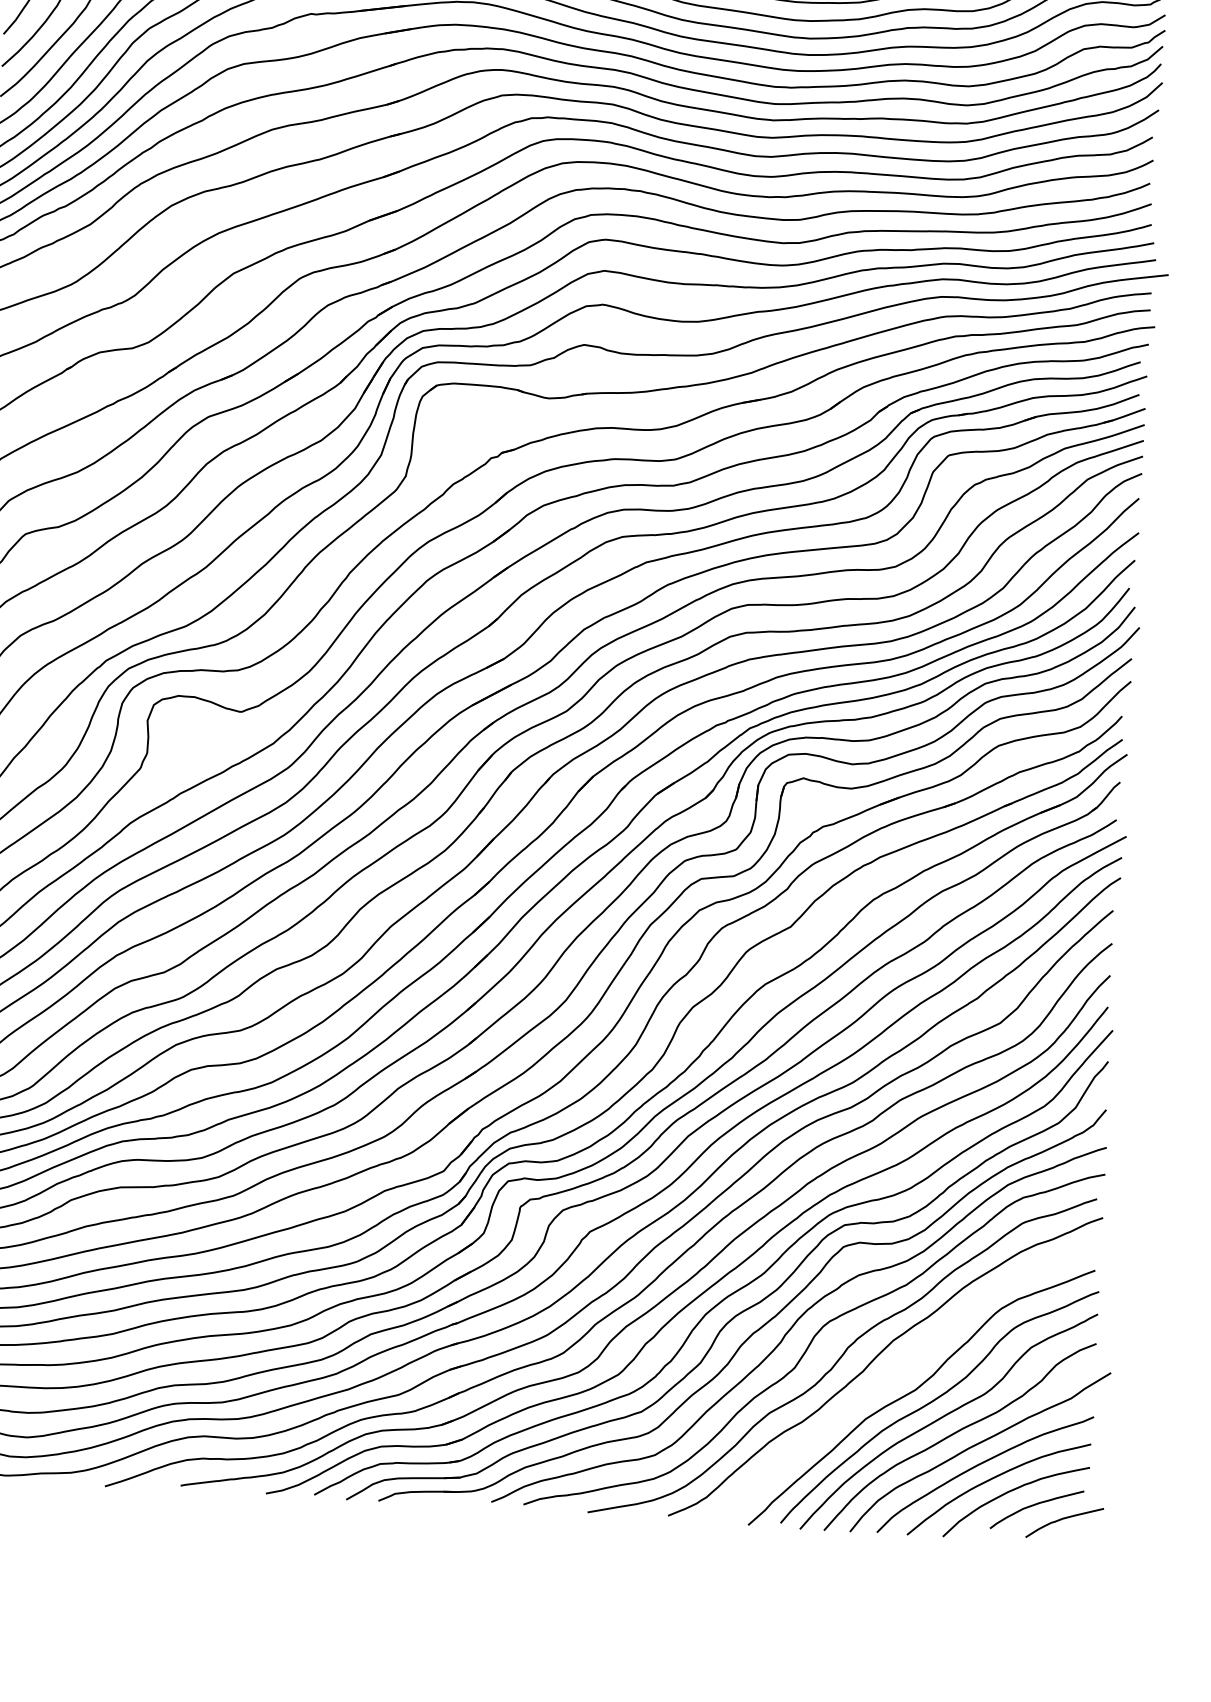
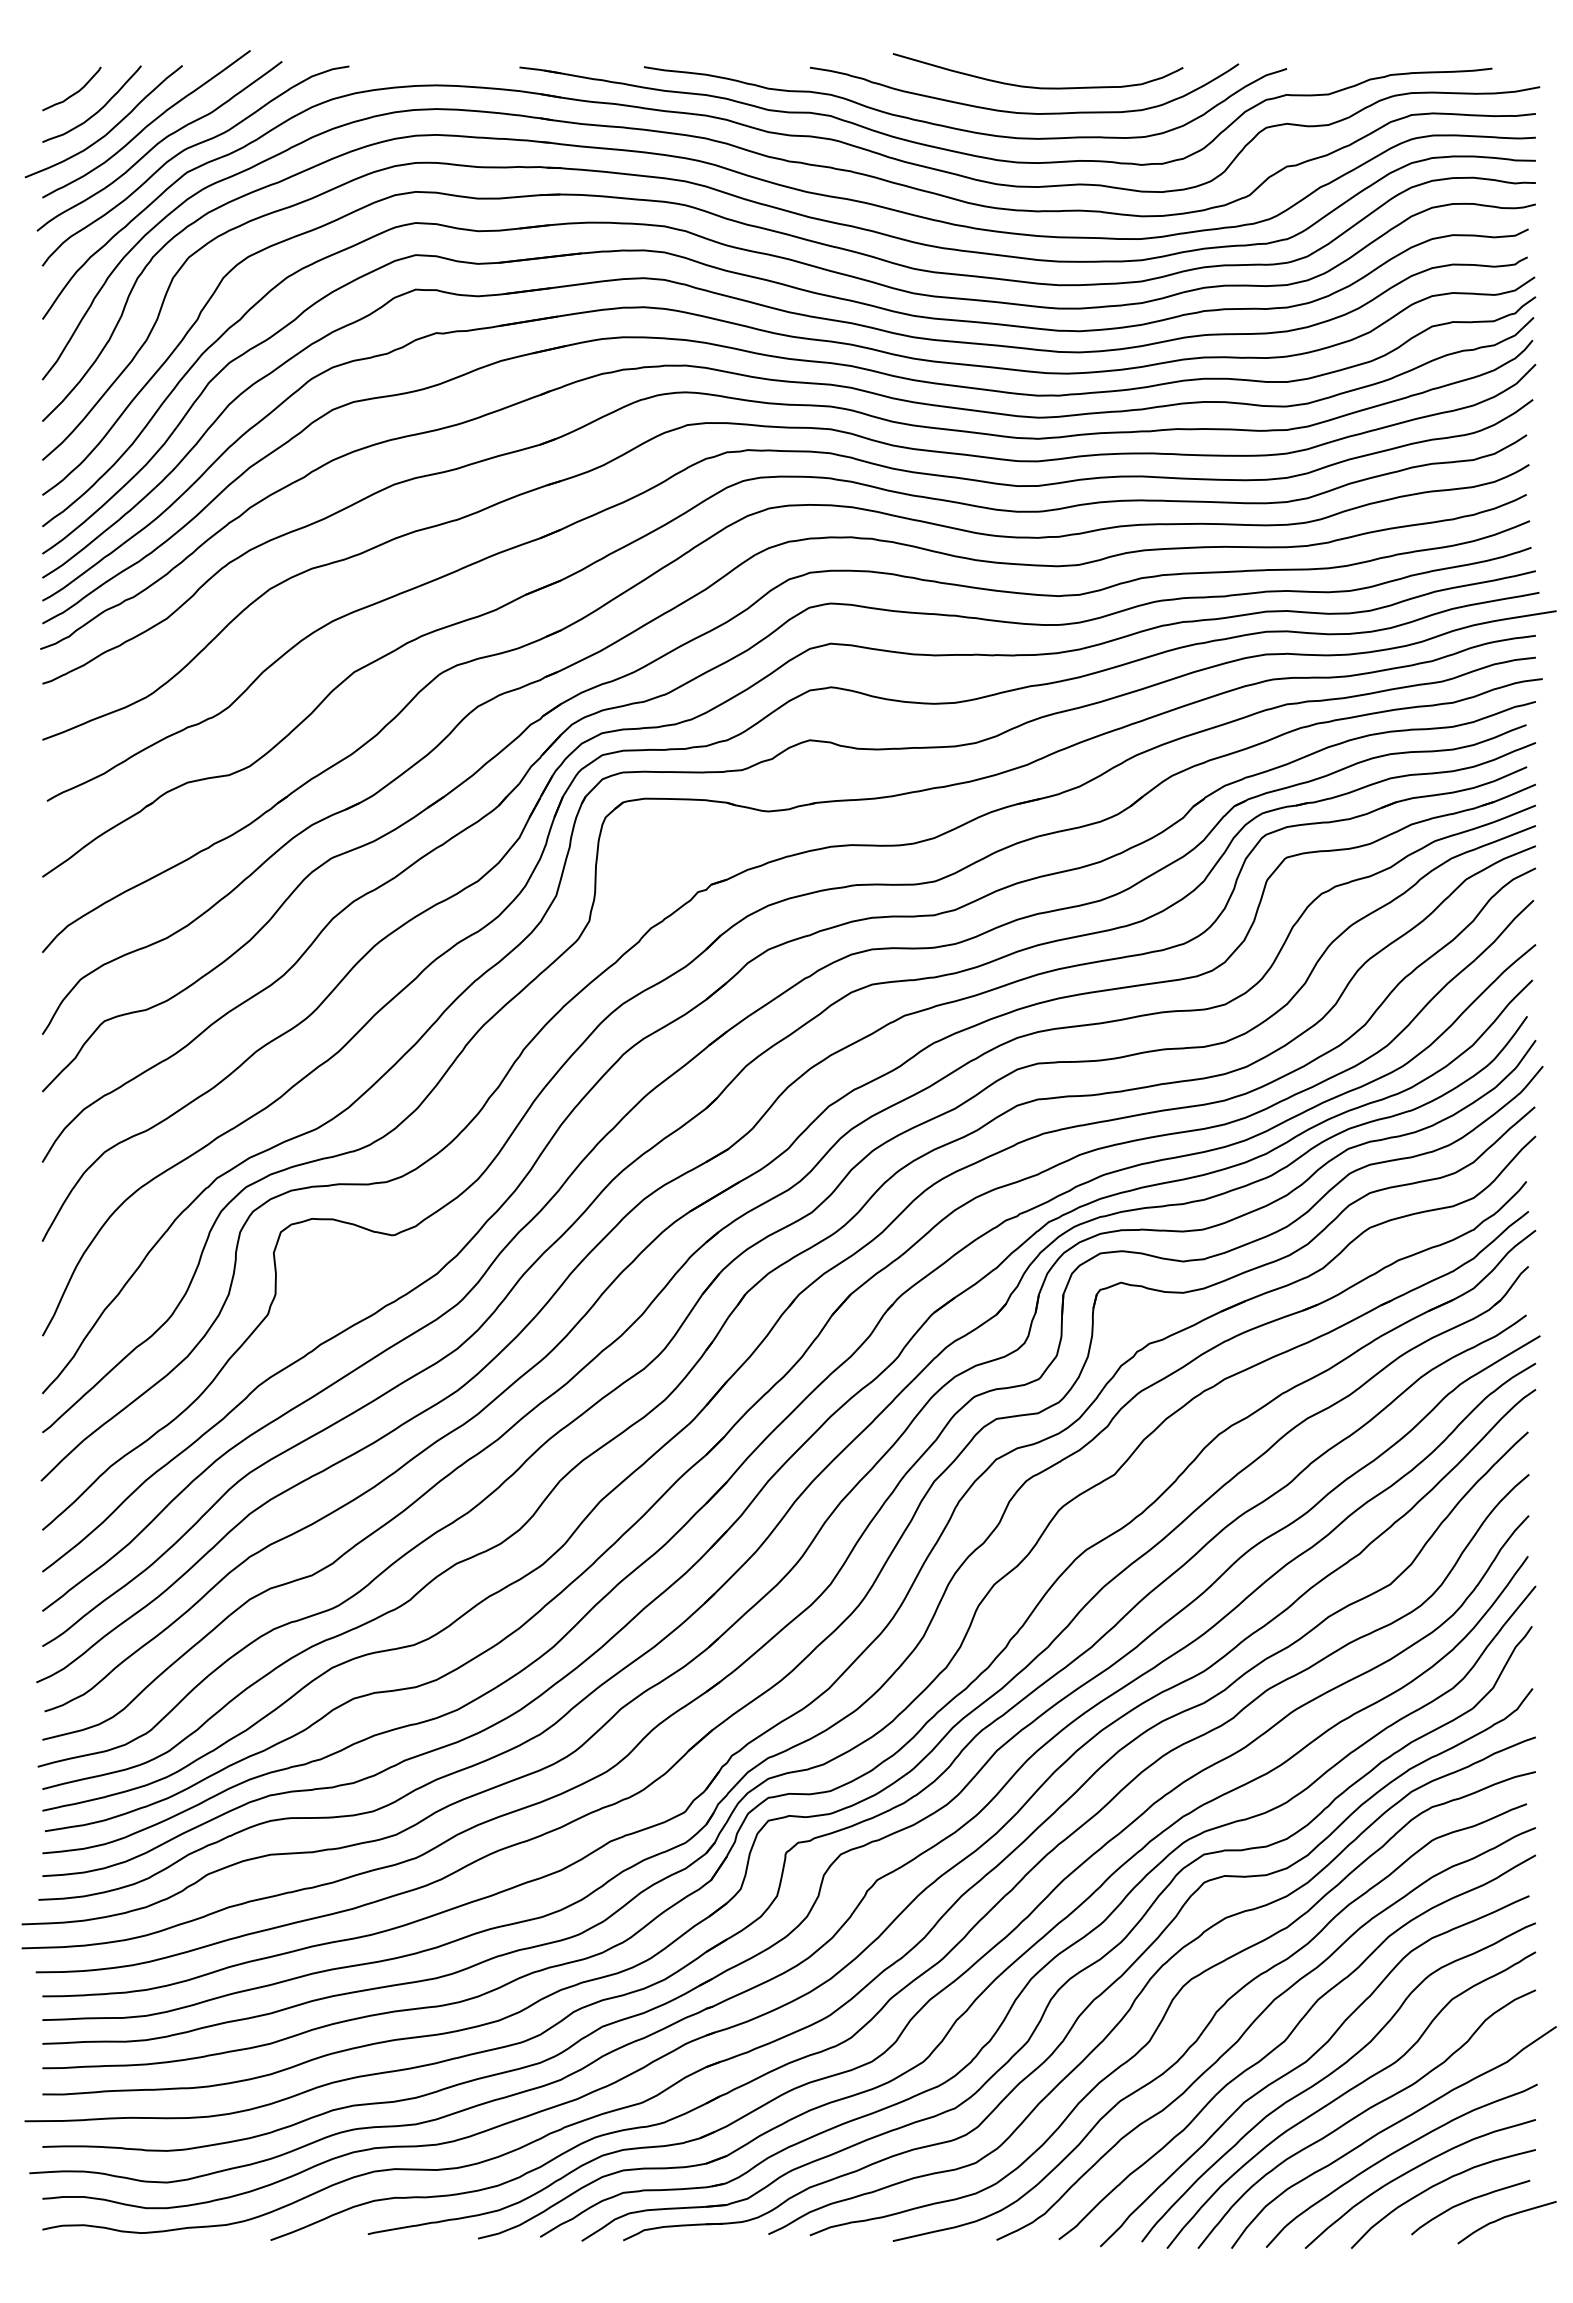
curve: (902, 1371) -> (1288, 2038), added

